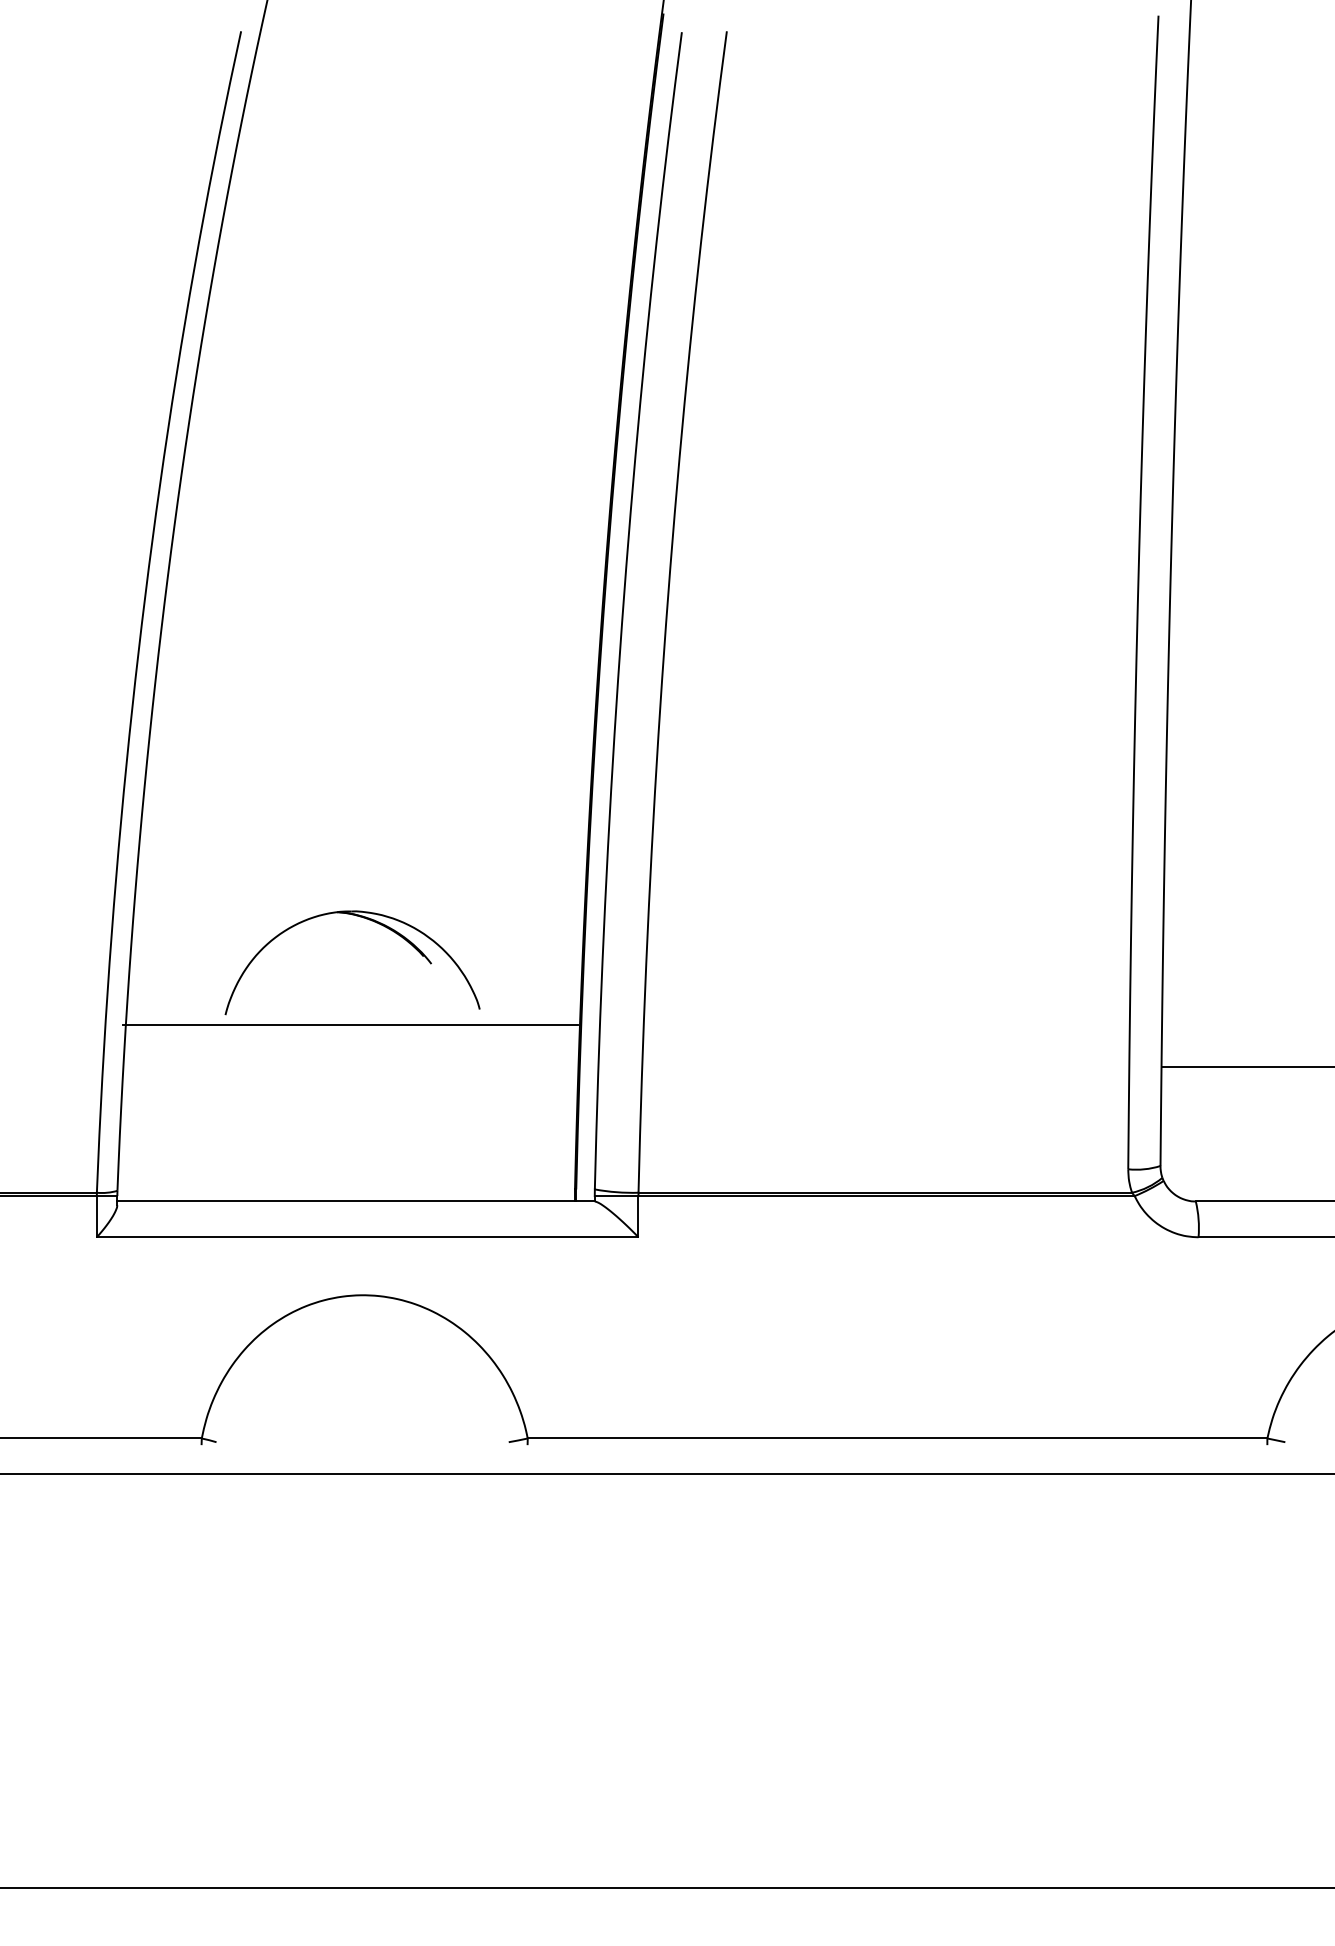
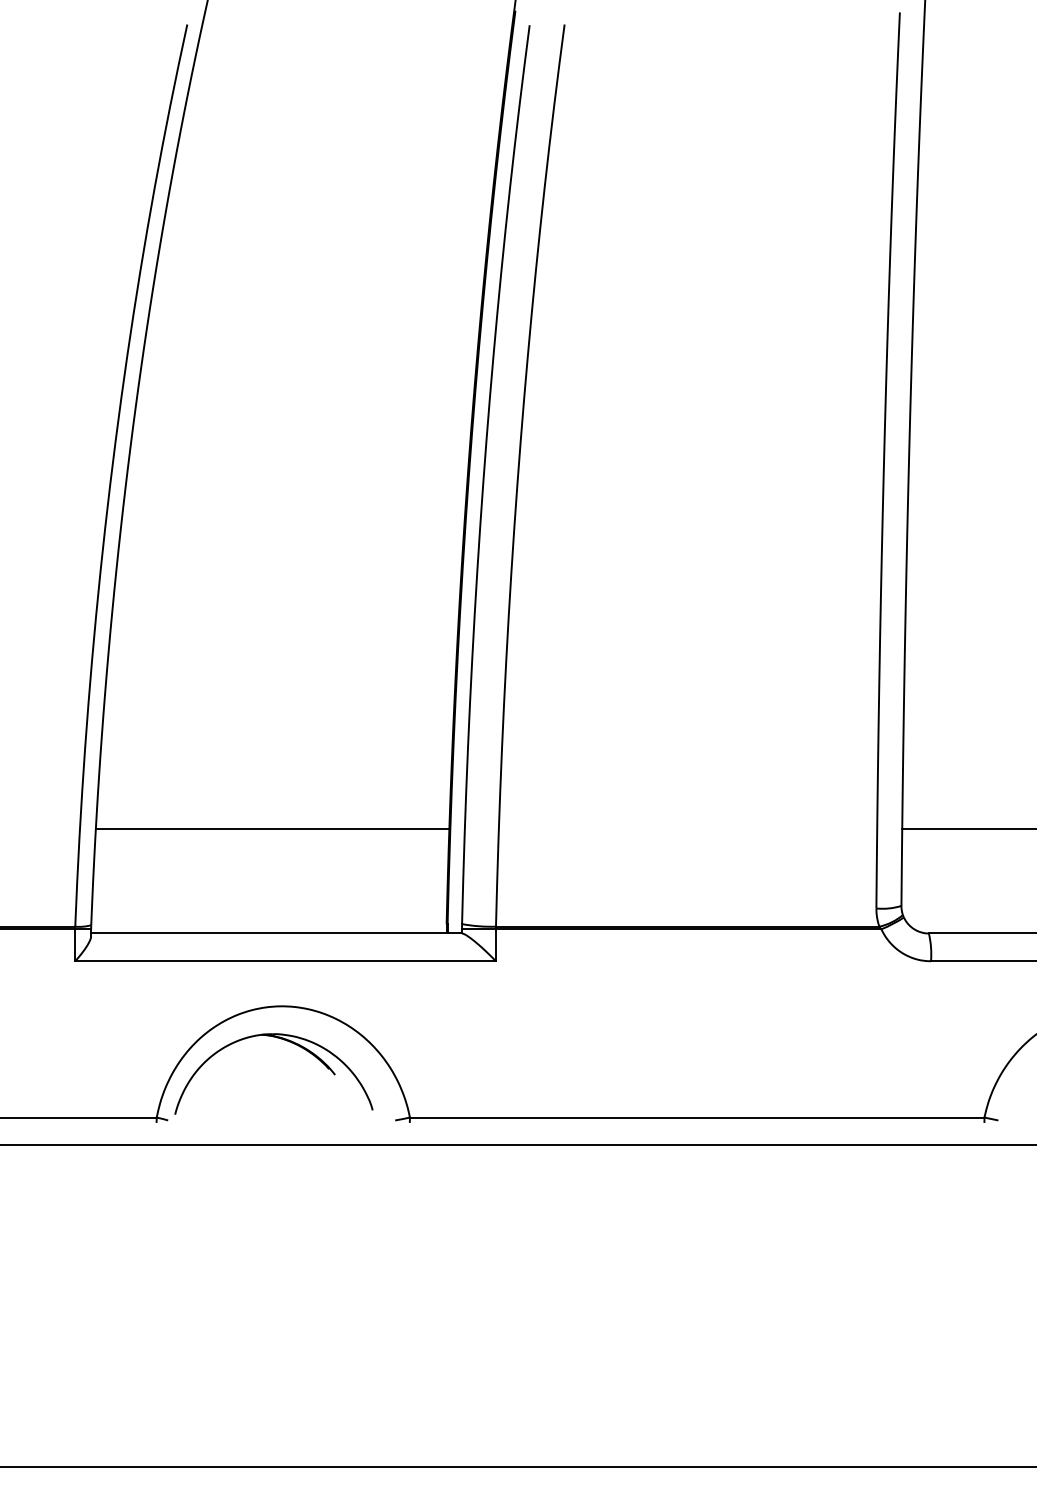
part: (368, 920) -> (286, 1041), moved
line: (350, 1025) -> (272, 828), moved

